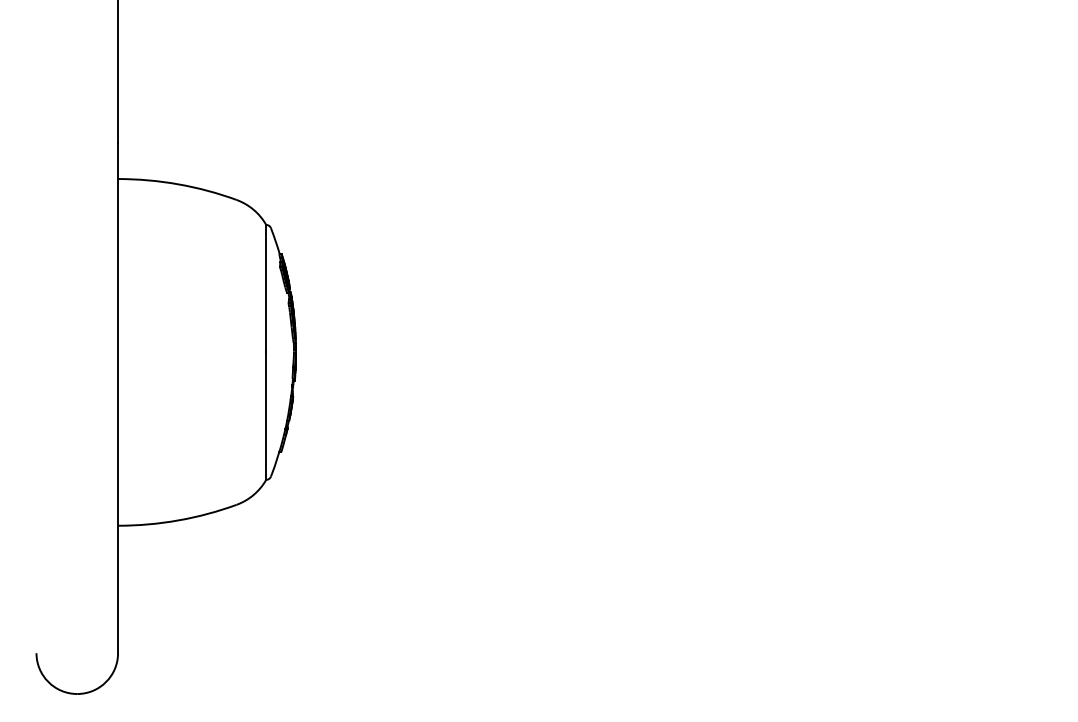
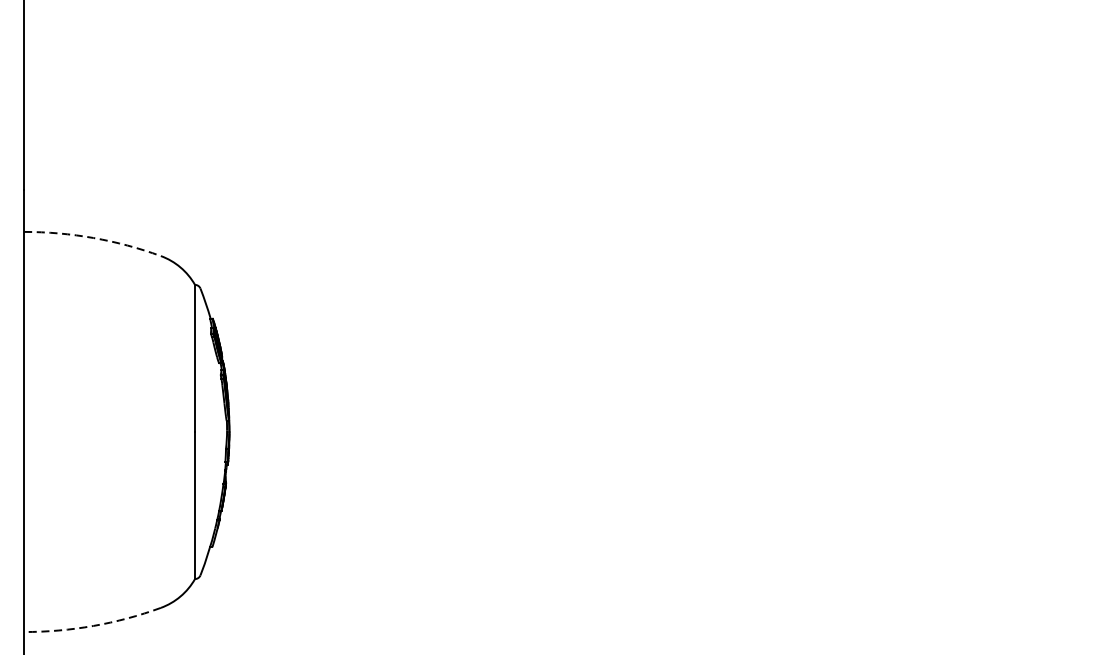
arc: (178, 184) -> (93, 238), solid -> dashed
arc: (178, 520) -> (93, 625), solid -> dashed

